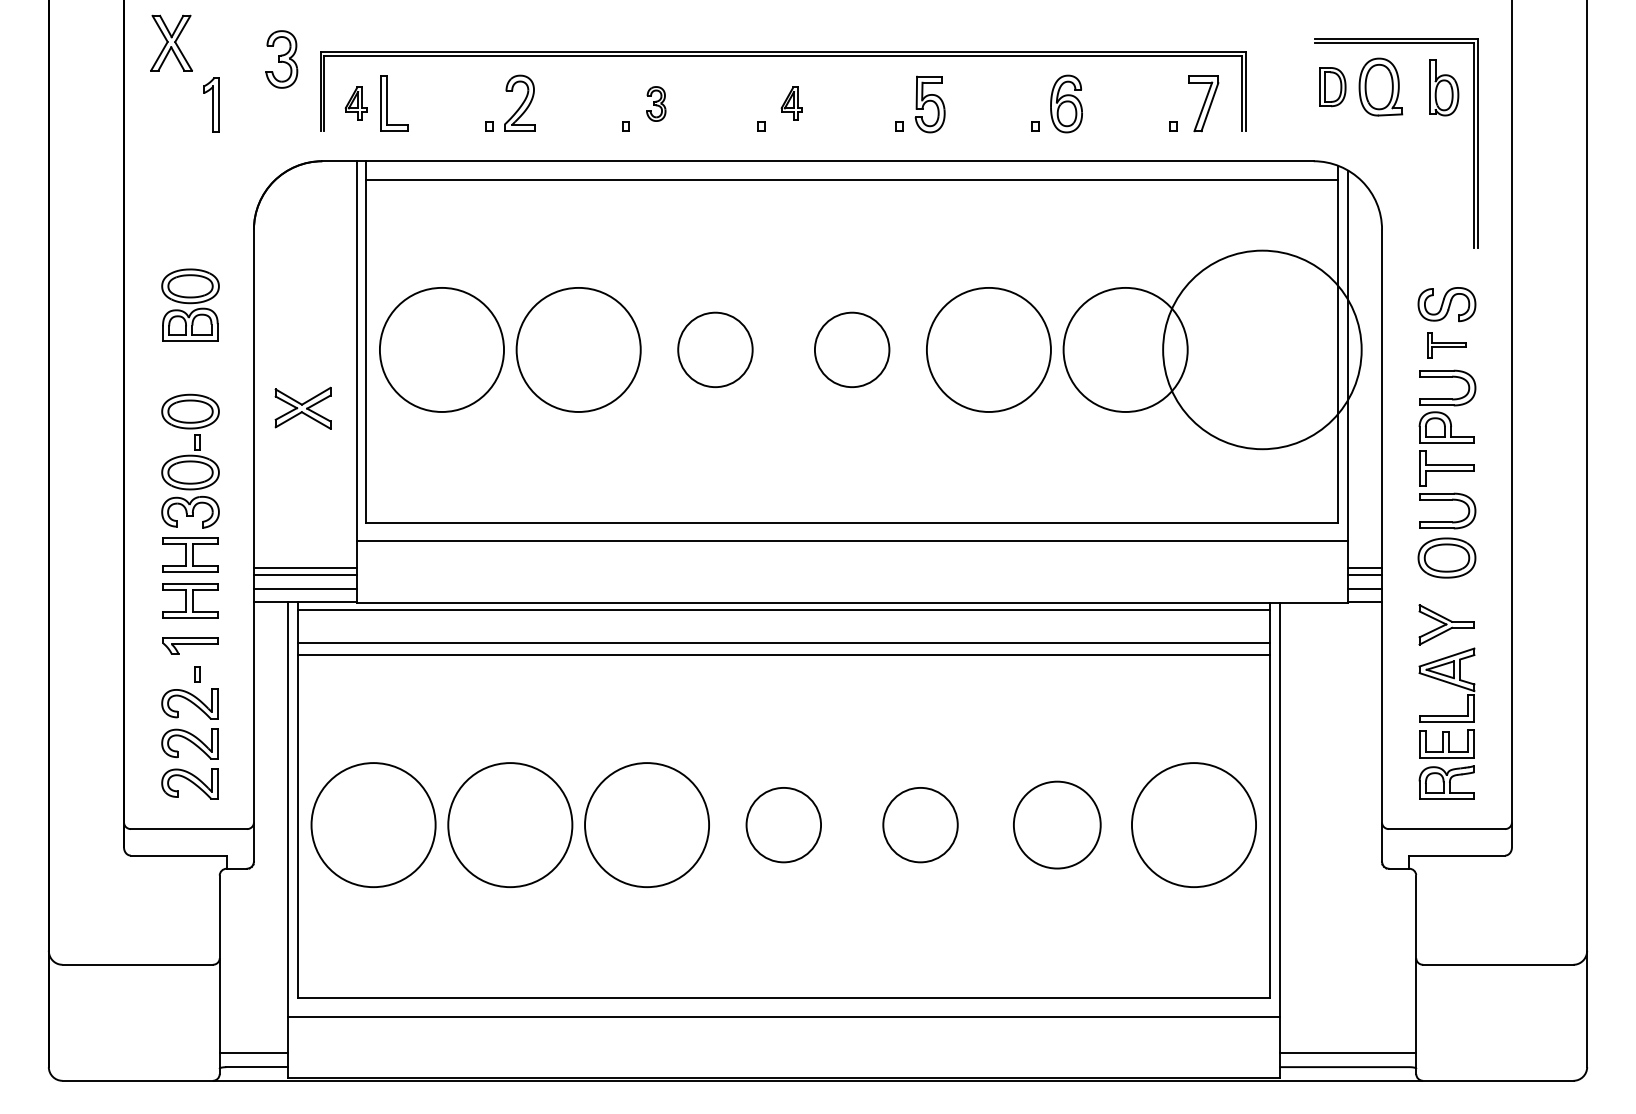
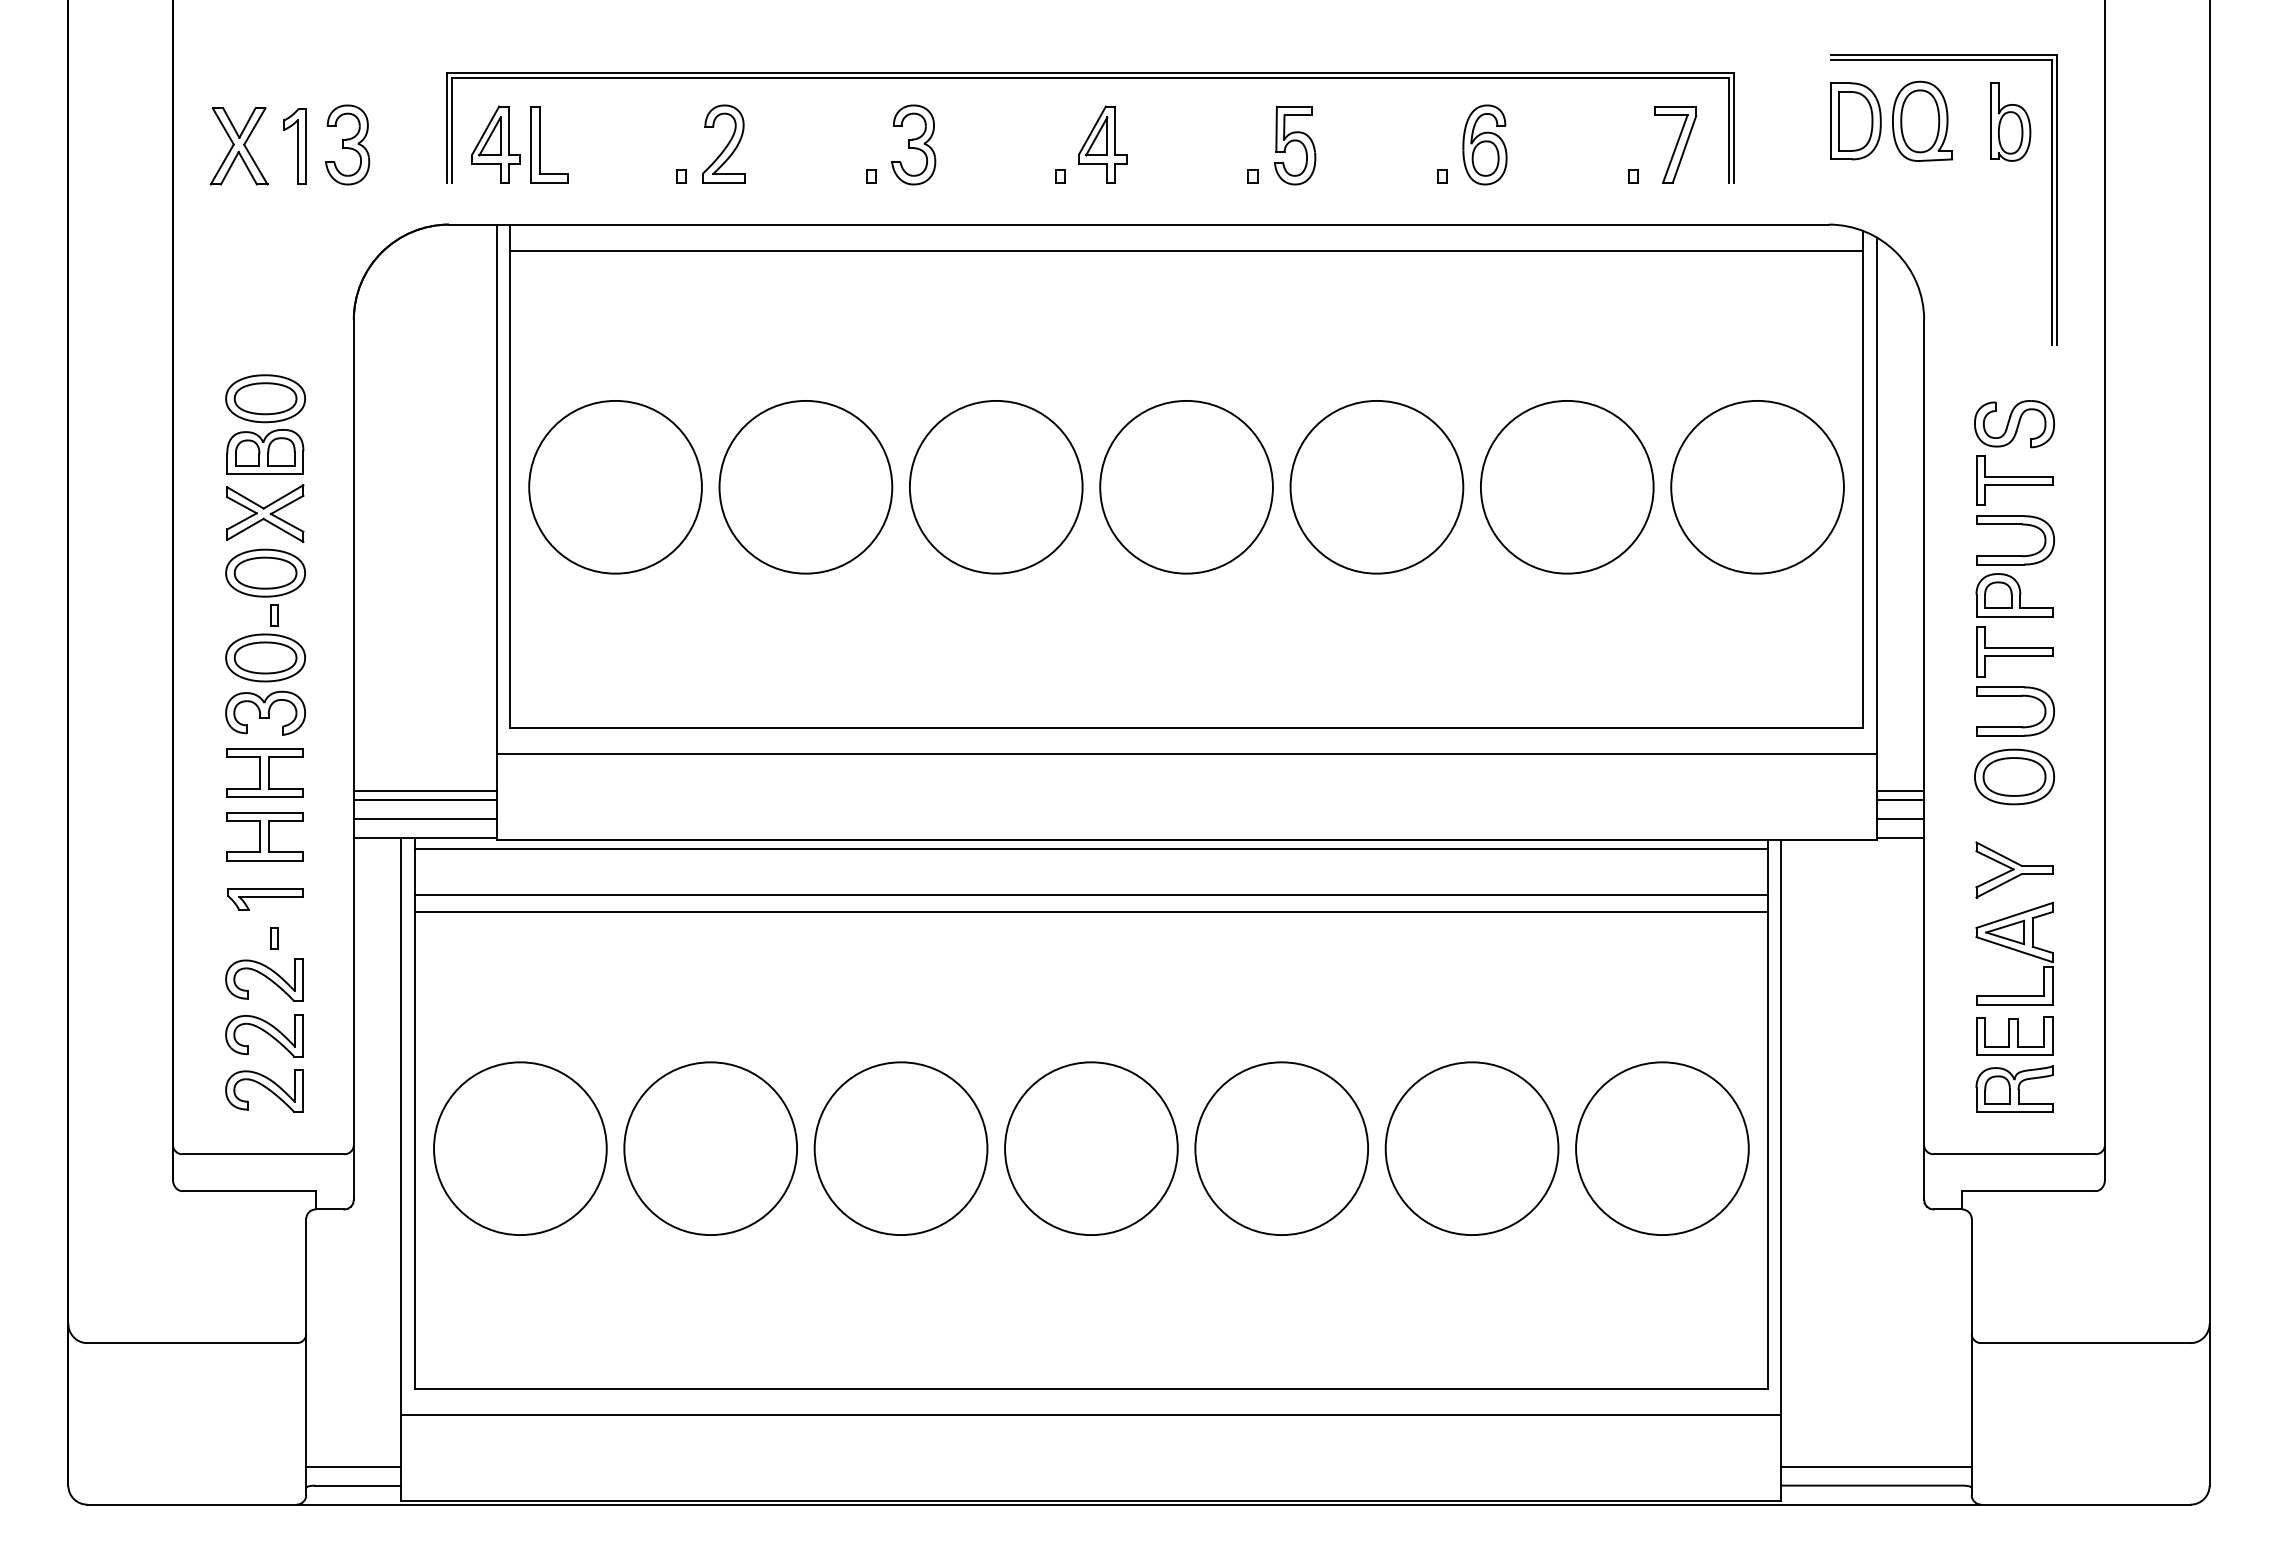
part: (171, 43) -> (238, 146), moved
part: (281, 59) -> (347, 144), moved
part: (1332, 87) -> (1855, 121), size x1.43
part: (355, 103) -> (495, 144), size x1.67
part: (656, 103) -> (913, 144), size x1.67
part: (791, 103) -> (1102, 144), size x1.67
part: (1446, 345) -> (2014, 480), size x1.43
circle: (714, 349) -> (995, 486), size x1.67
circle: (852, 349) -> (1186, 486), size x1.67
circle: (1262, 349) -> (1757, 486), size x0.62
part: (303, 408) -> (265, 513), moved
circle: (783, 824) -> (1091, 1148), size x1.67
circle: (920, 824) -> (1281, 1148), size x1.67
circle: (1056, 824) -> (1471, 1148), size x1.43

